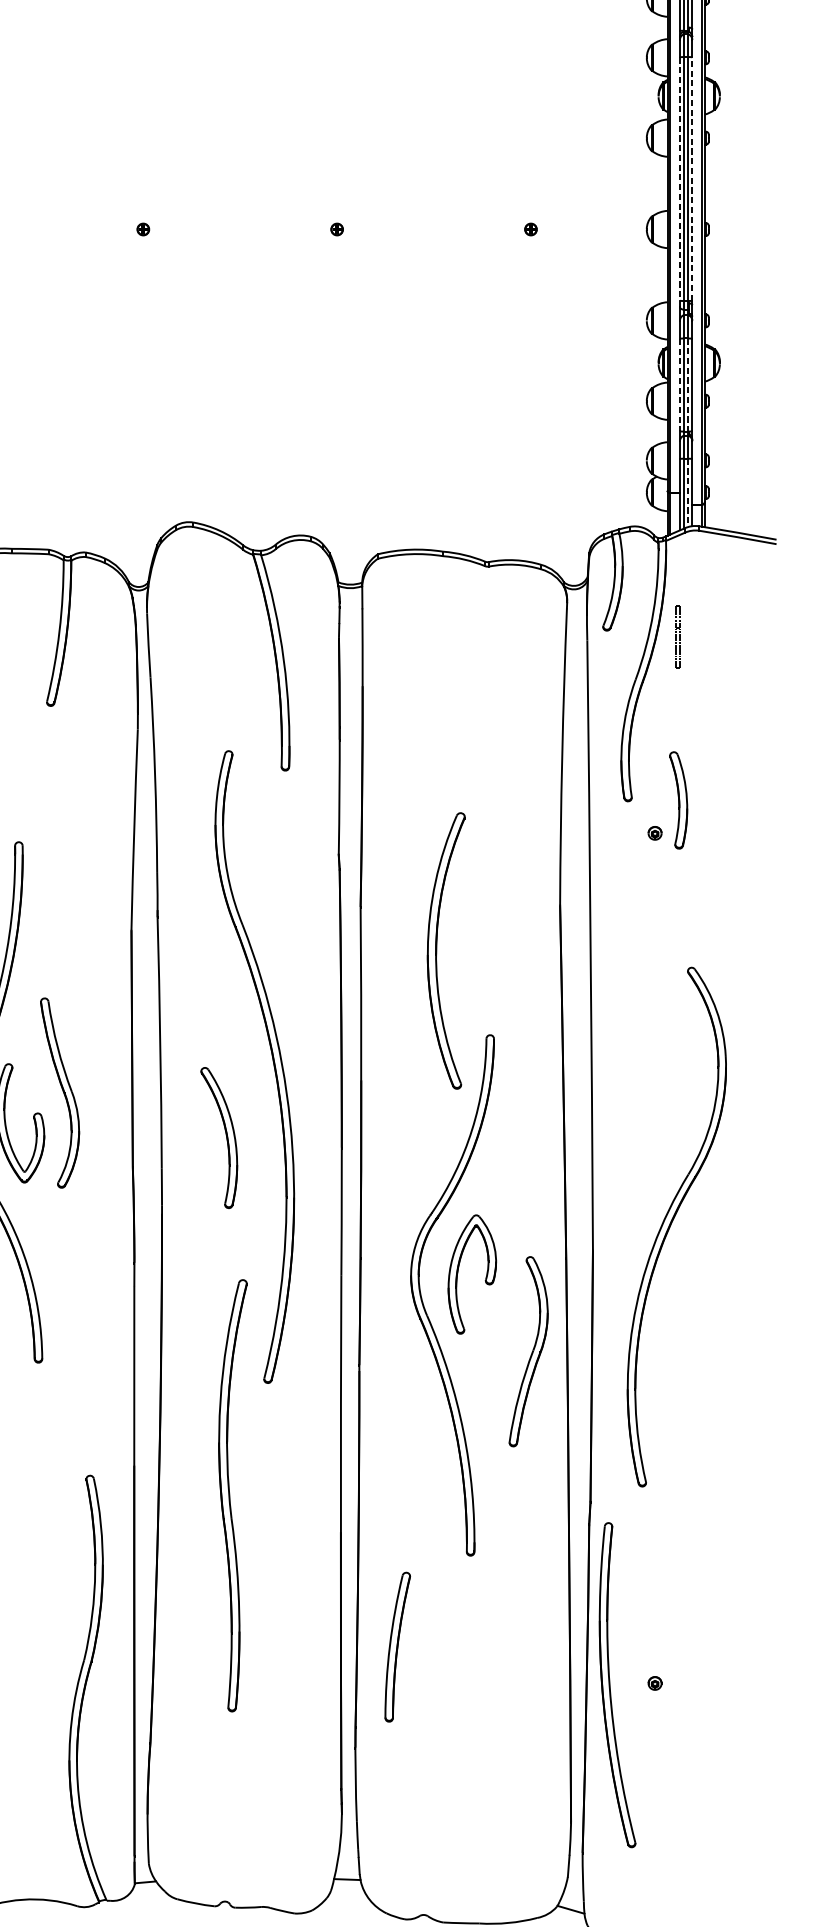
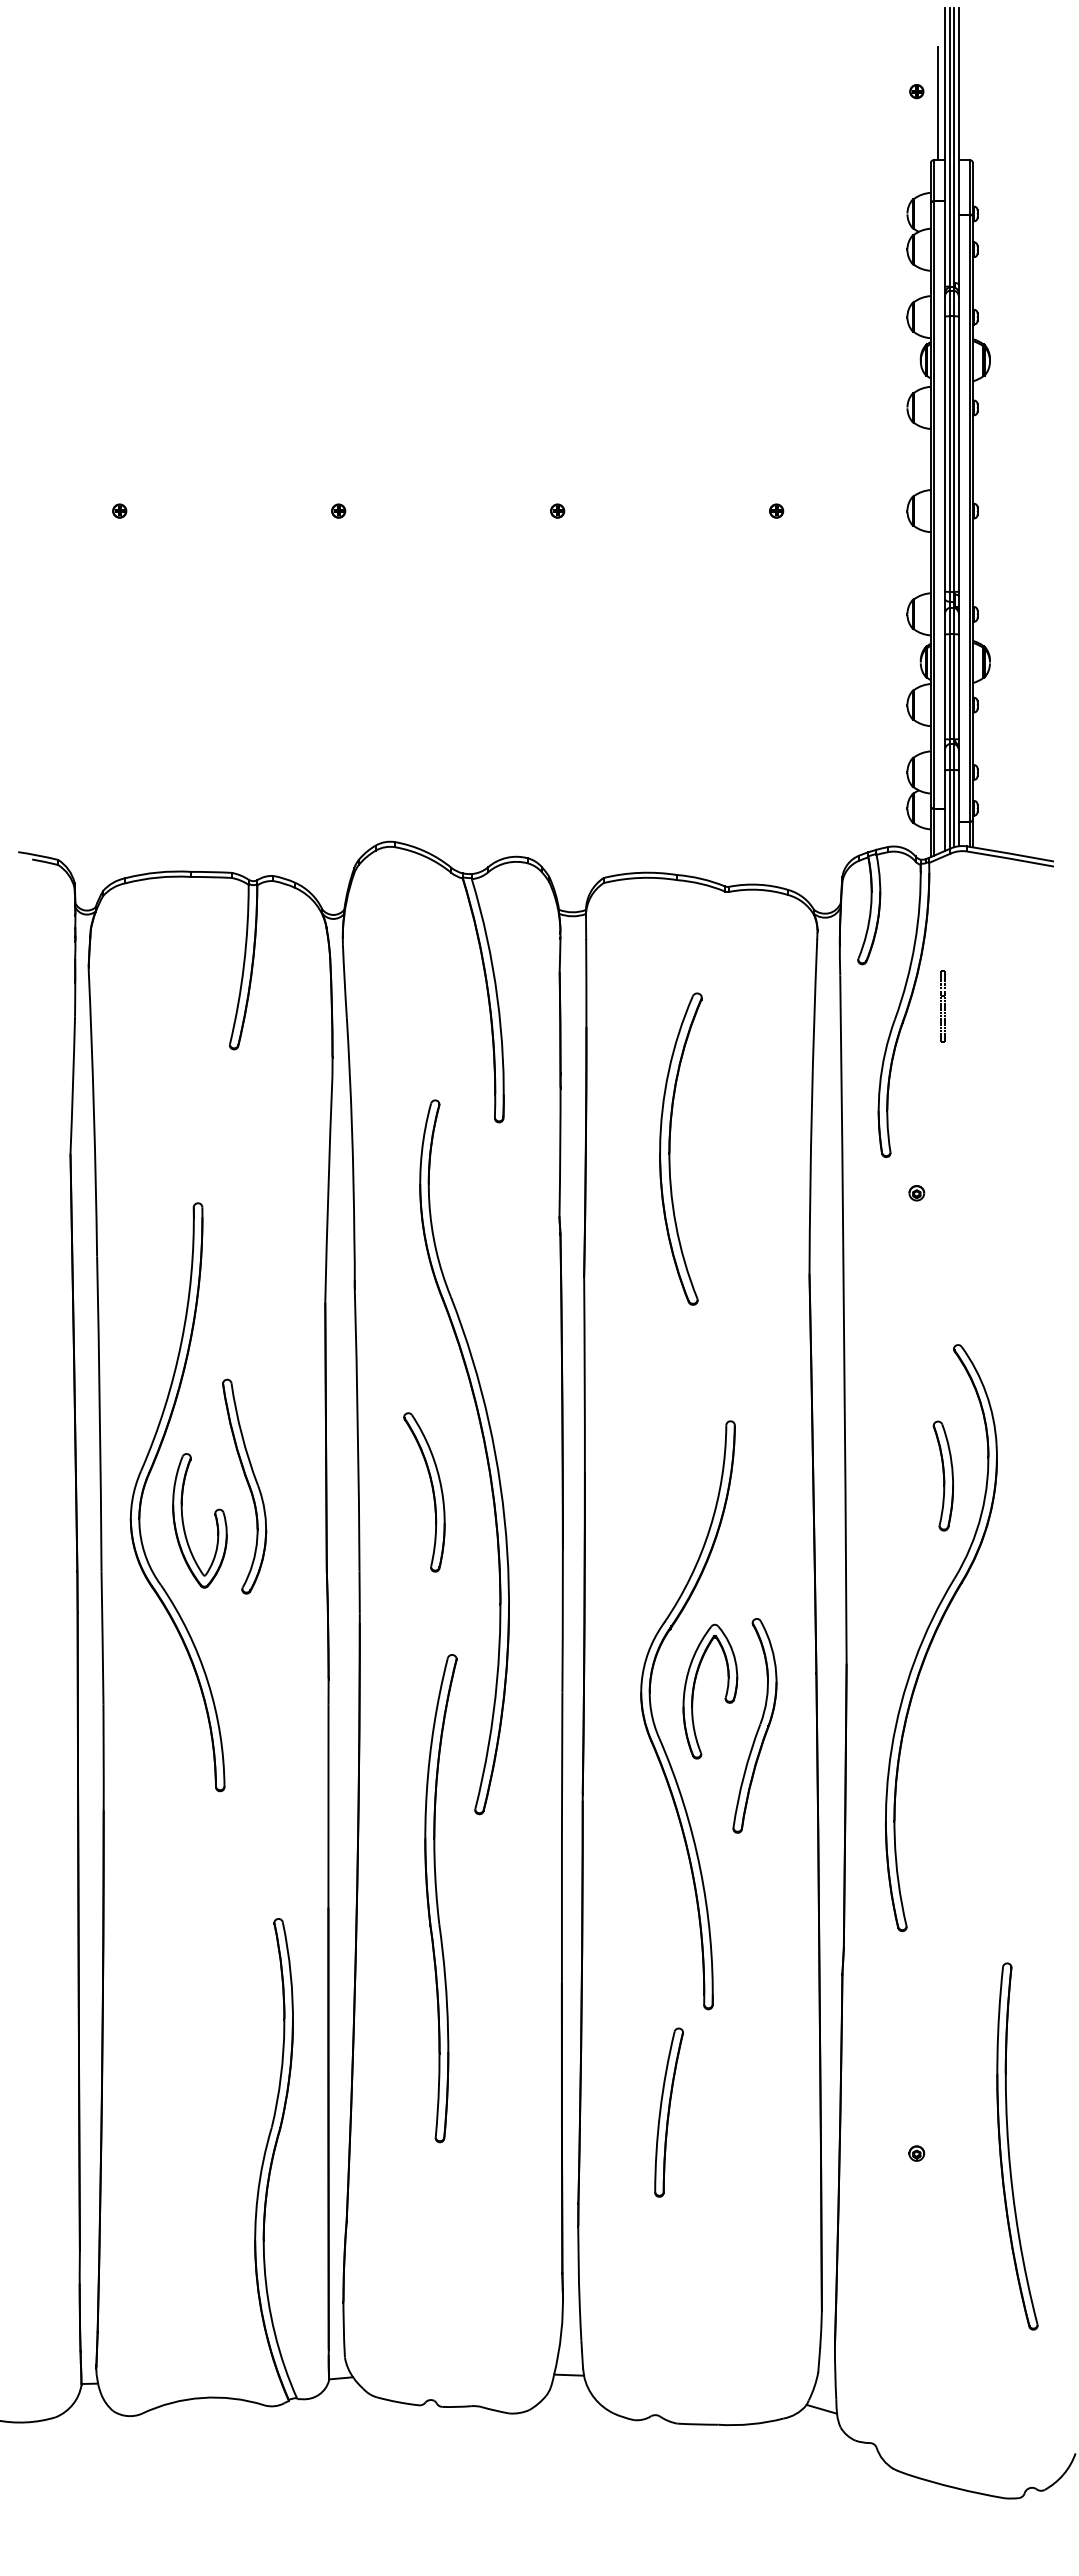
line: (691, 178) -> (958, 453), dashed -> solid
line: (679, 179) -> (944, 454), dashed -> solid
line: (688, 384) -> (954, 686), dashed -> solid
line: (679, 385) -> (944, 687), dashed -> solid
line: (688, 492) -> (954, 808), dashed -> solid
part: (677, 637) -> (942, 1006), moved
part: (678, 799) -> (943, 1475), moved
part: (437, 950) -> (670, 1148), moved
part: (226, 1138) -> (432, 1492), moved
part: (528, 1351) -> (754, 1725), moved
part: (232, 1495) -> (440, 1898), moved
part: (397, 1647) -> (668, 2112), moved
part: (610, 1685) -> (1009, 2146), moved

